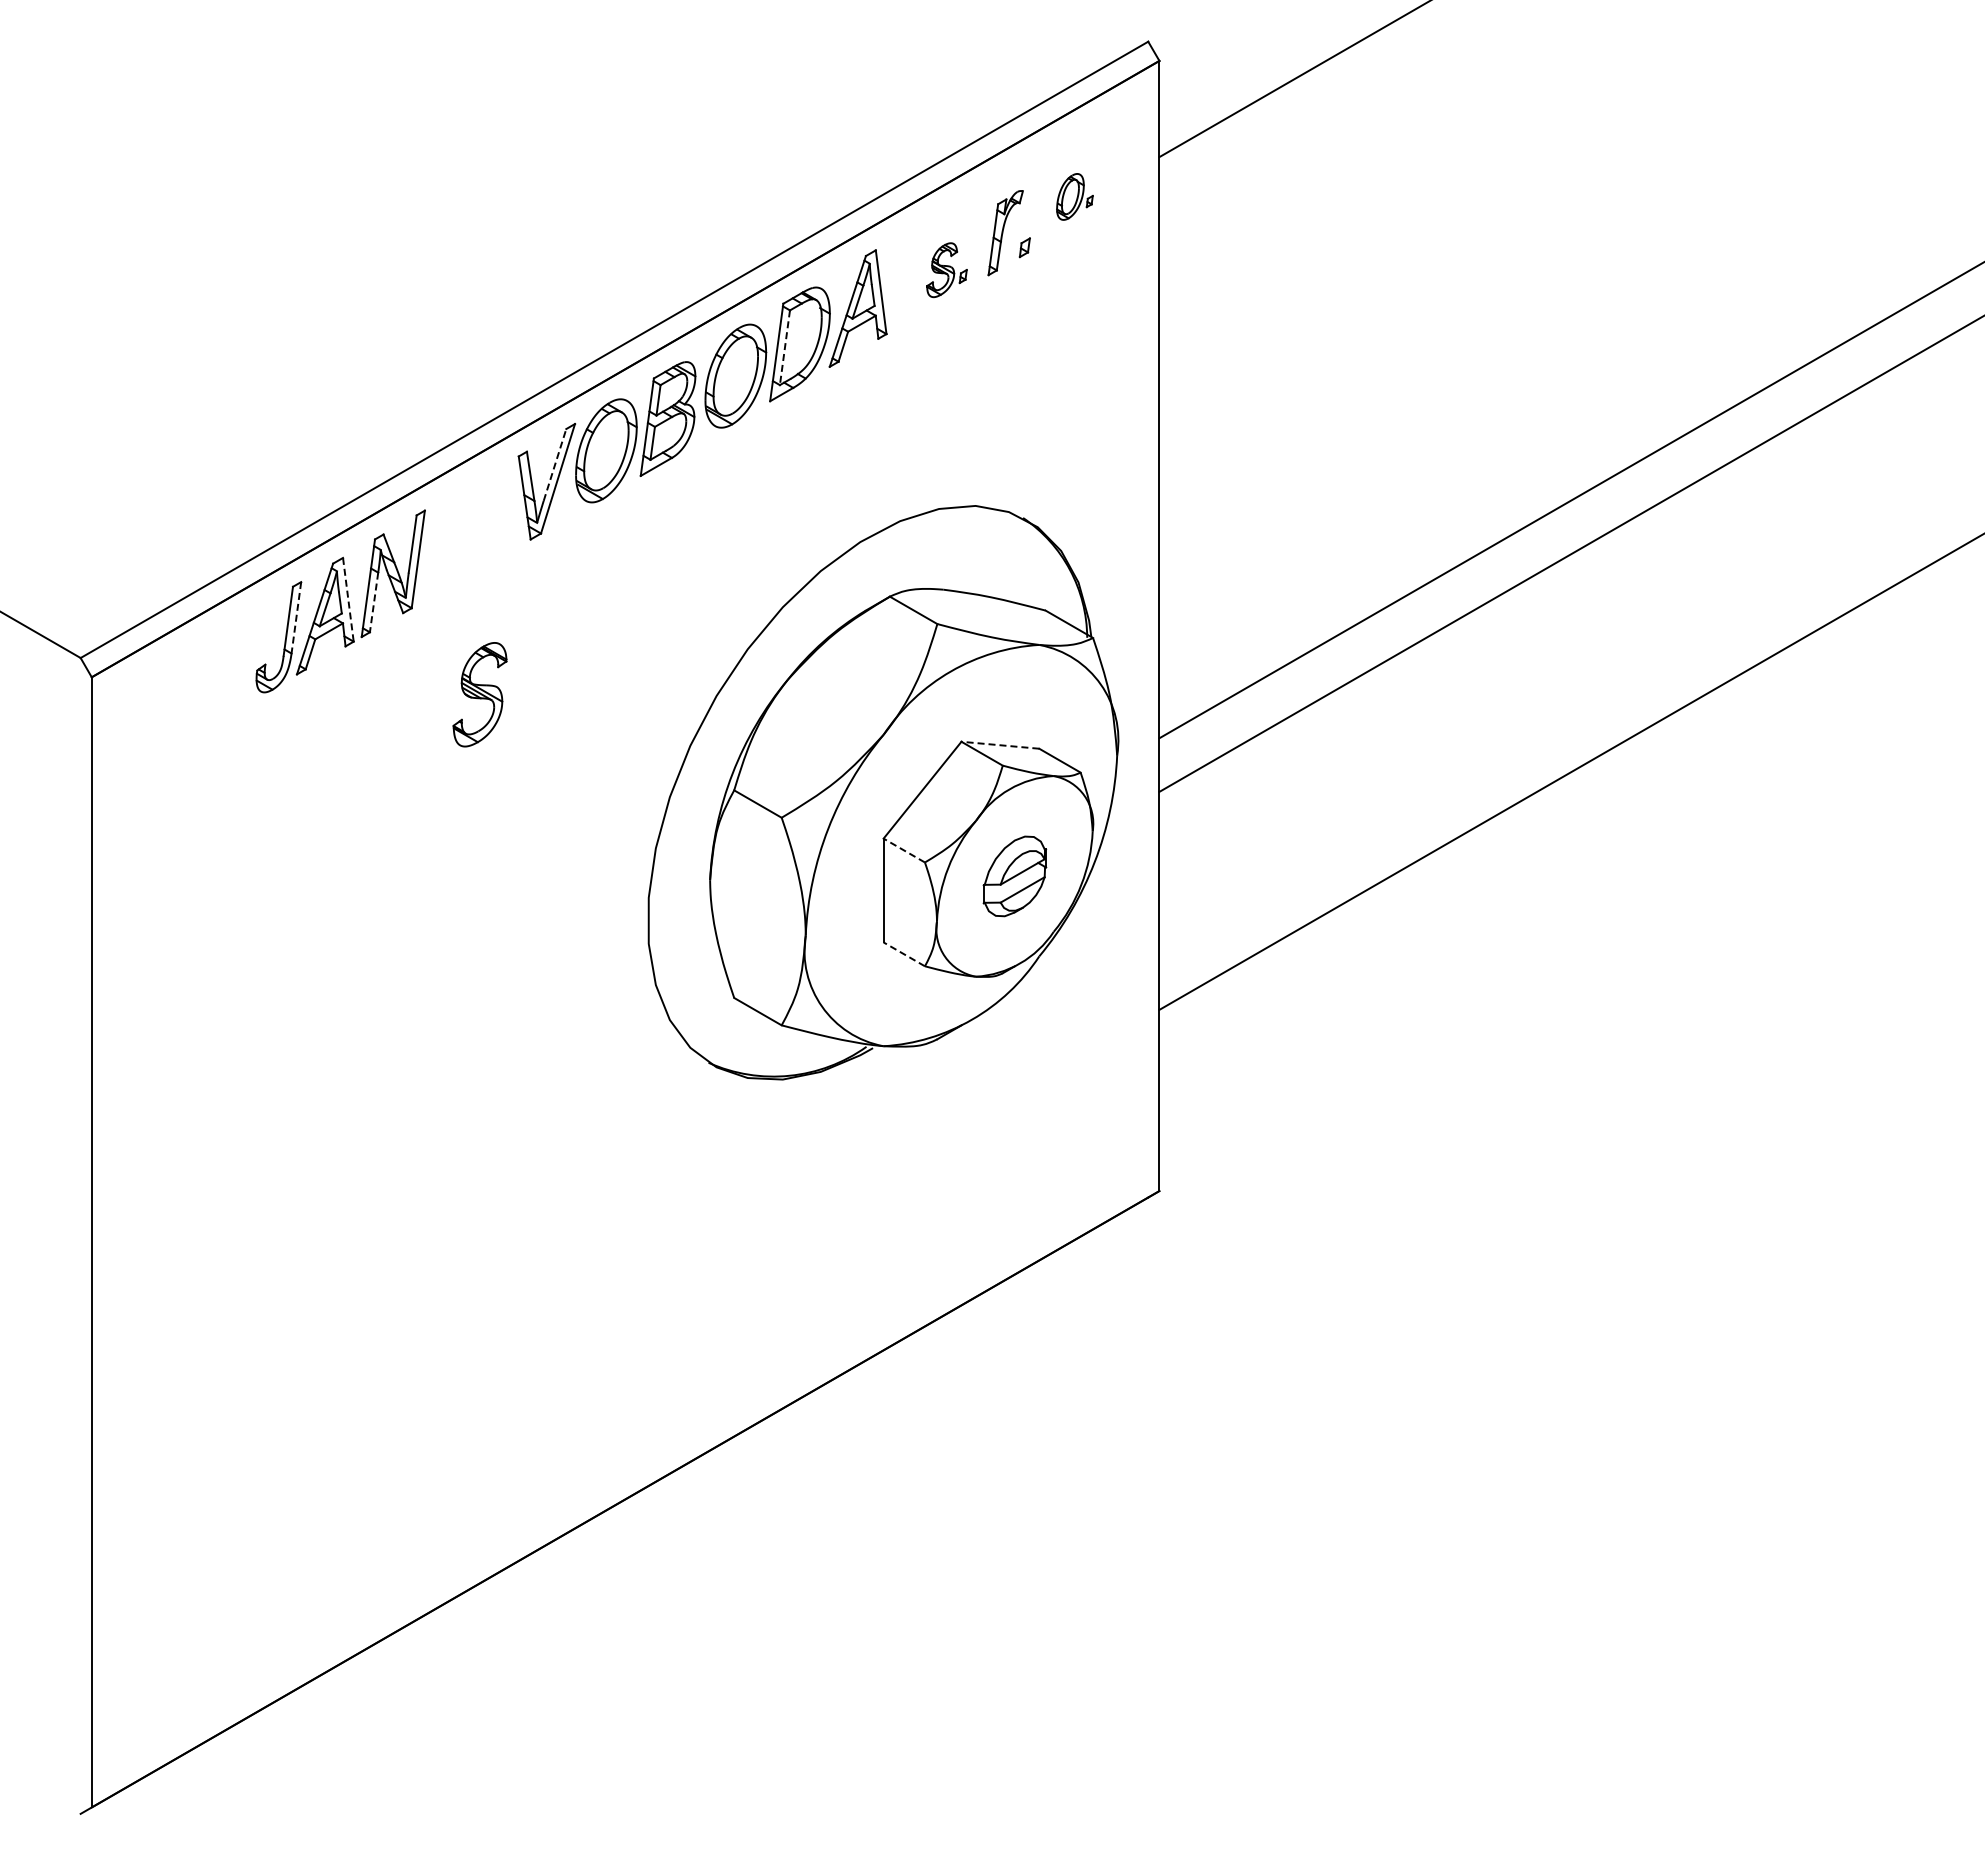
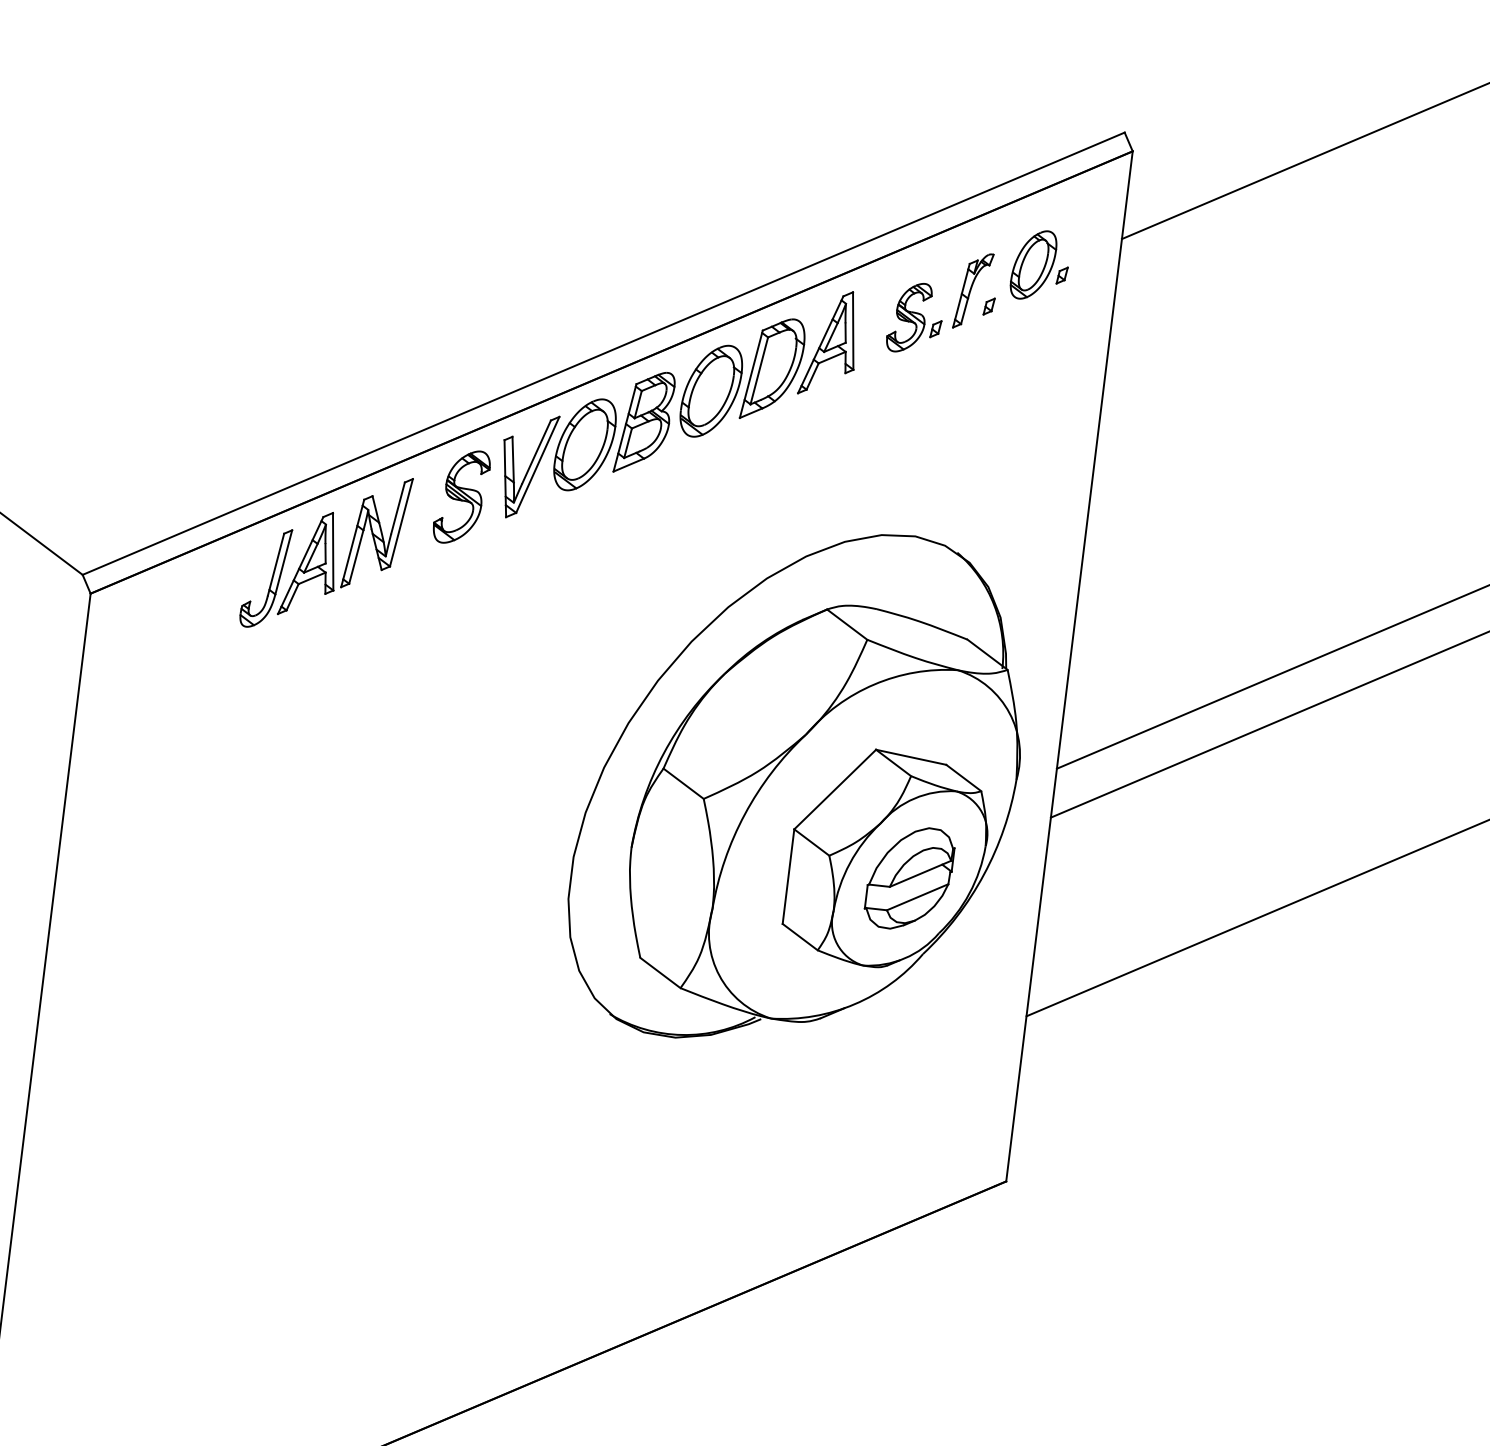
part: (1074, 196) -> (1040, 265), size x1.67
part: (946, 269) -> (915, 317), size x1.43
line: (784, 347) -> (758, 370), dashed -> solid
line: (555, 464) -> (537, 451), dashed -> solid
line: (348, 600) -> (333, 552), dashed -> solid
line: (374, 602) -> (356, 557), dashed -> solid
line: (296, 618) -> (283, 562), dashed -> solid
part: (479, 694) -> (461, 496), moved
line: (999, 745) -> (910, 757), dashed -> solid
line: (904, 850) -> (812, 842), dashed -> solid
part: (1014, 876) -> (909, 878), size x1.43
line: (904, 954) -> (800, 937), dashed -> solid

